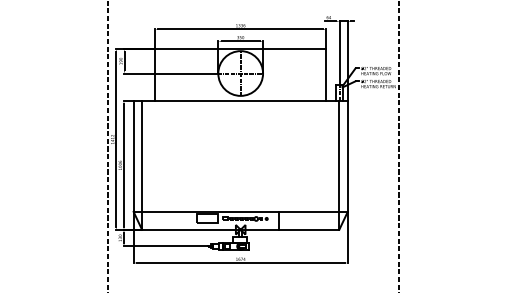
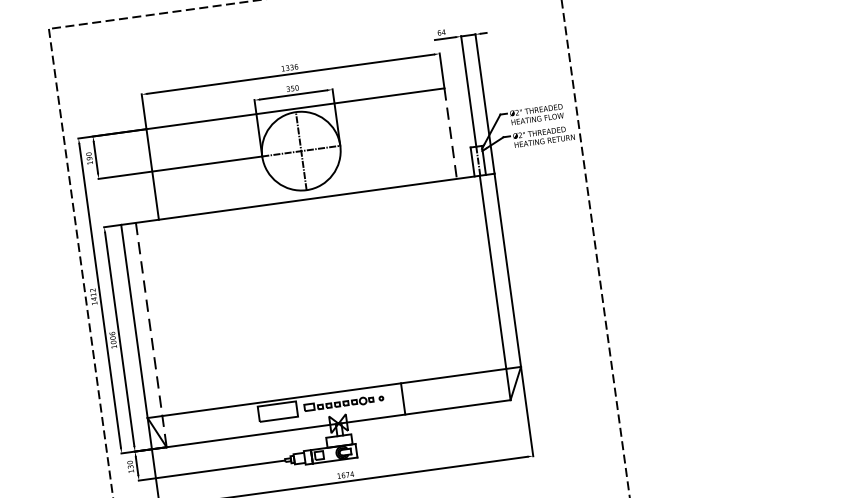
line: (326, 75) -> (451, 134), solid -> dashed
line: (142, 165) -> (152, 335), solid -> dashed

